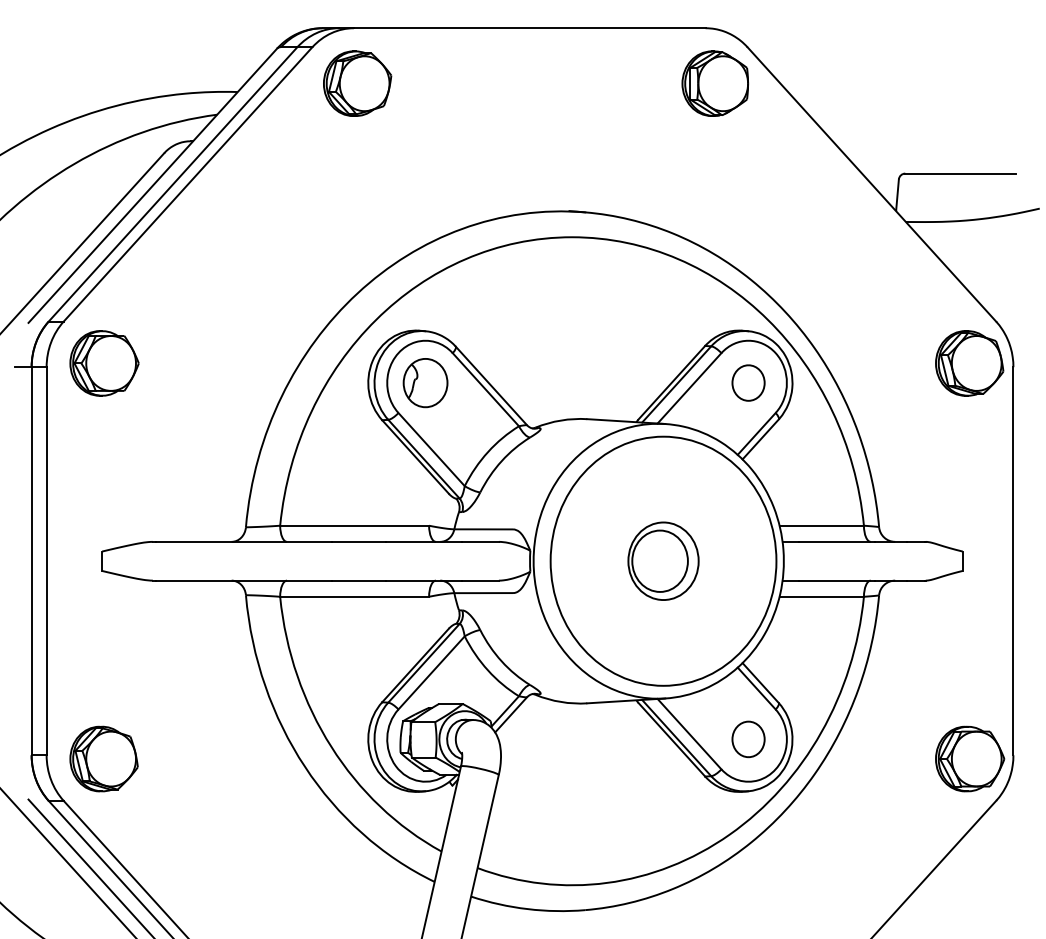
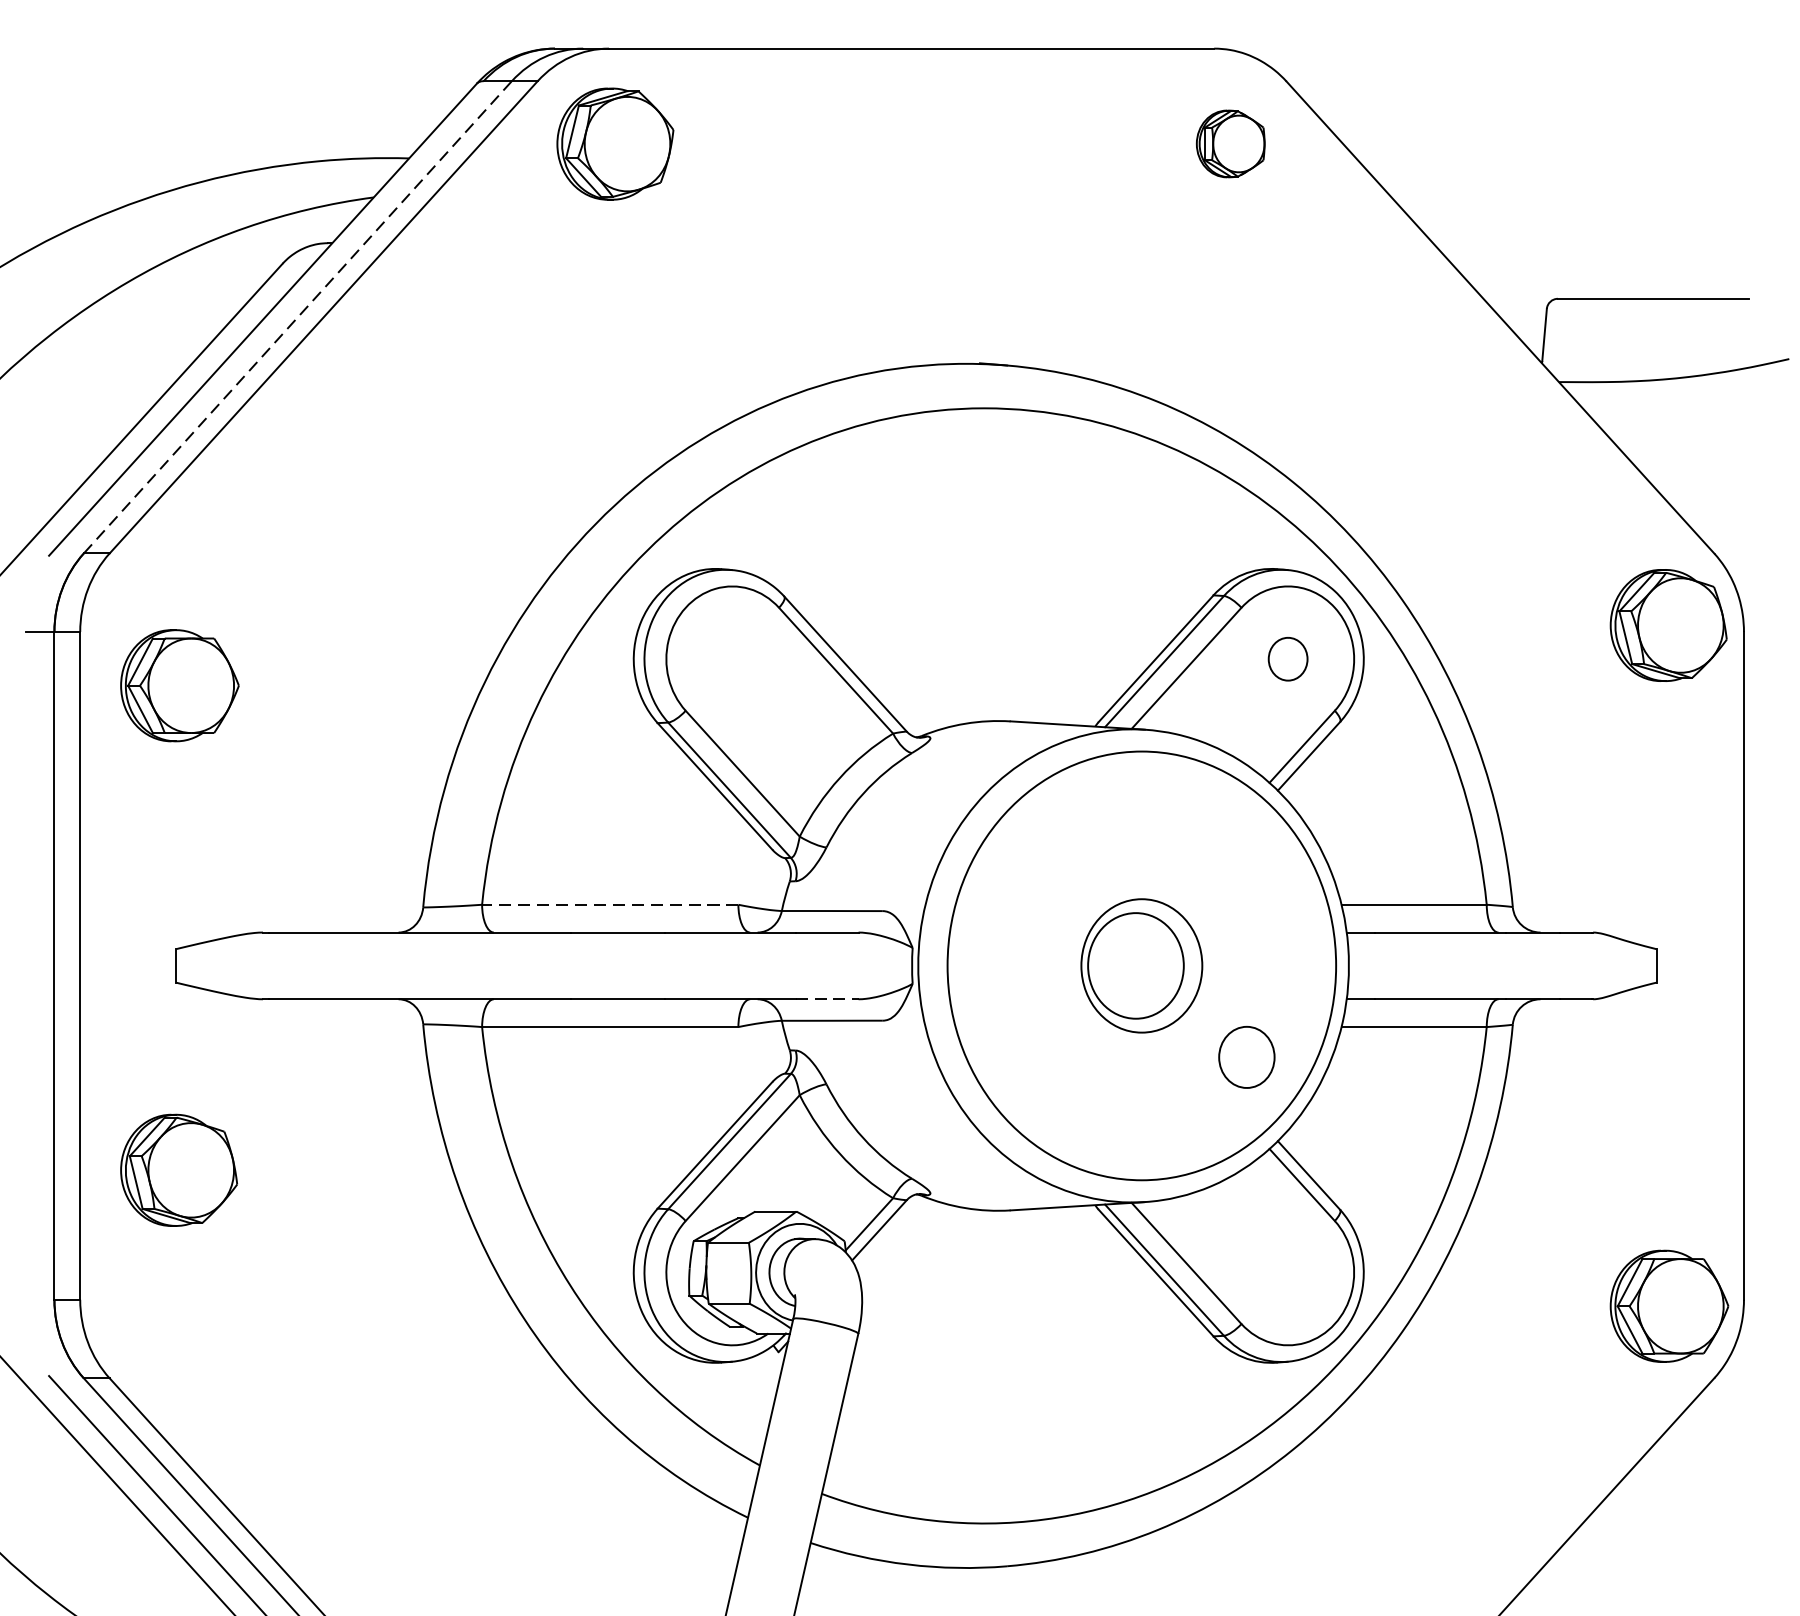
part: (714, 83) -> (1229, 143), size x0.6
line: (173, 183) -> (298, 315), solid -> dashed
part: (104, 363) -> (179, 685), moved
part: (748, 382) -> (1288, 658), size x0.7
part: (425, 383) -> (732, 660), removed
line: (354, 525) -> (610, 904), solid -> dashed
line: (481, 580) -> (828, 999), solid -> dashed
part: (748, 739) -> (1246, 1057), moved
part: (103, 758) -> (178, 1169), moved

